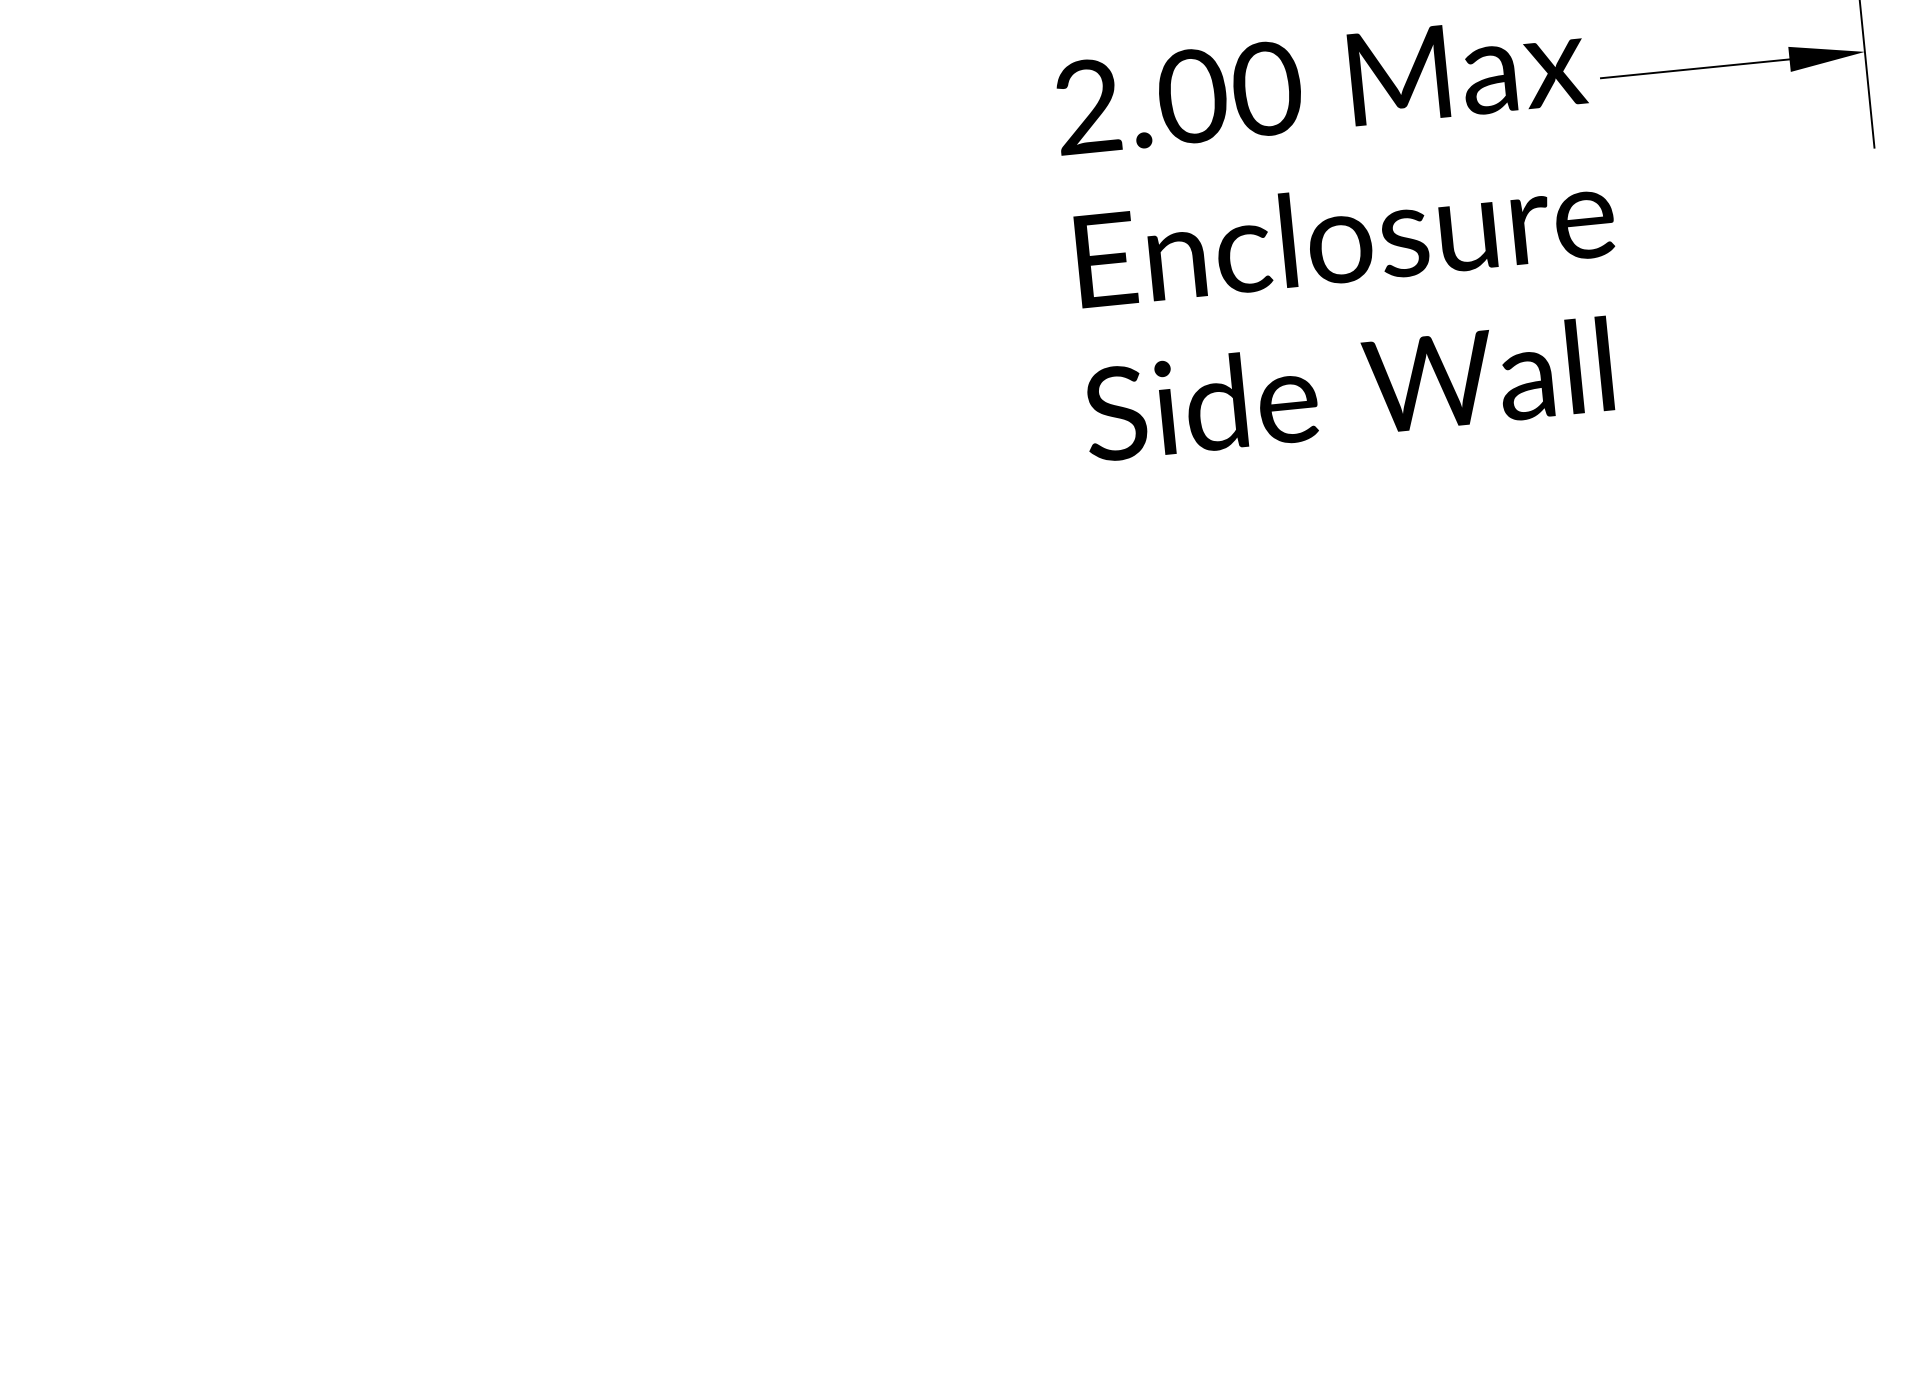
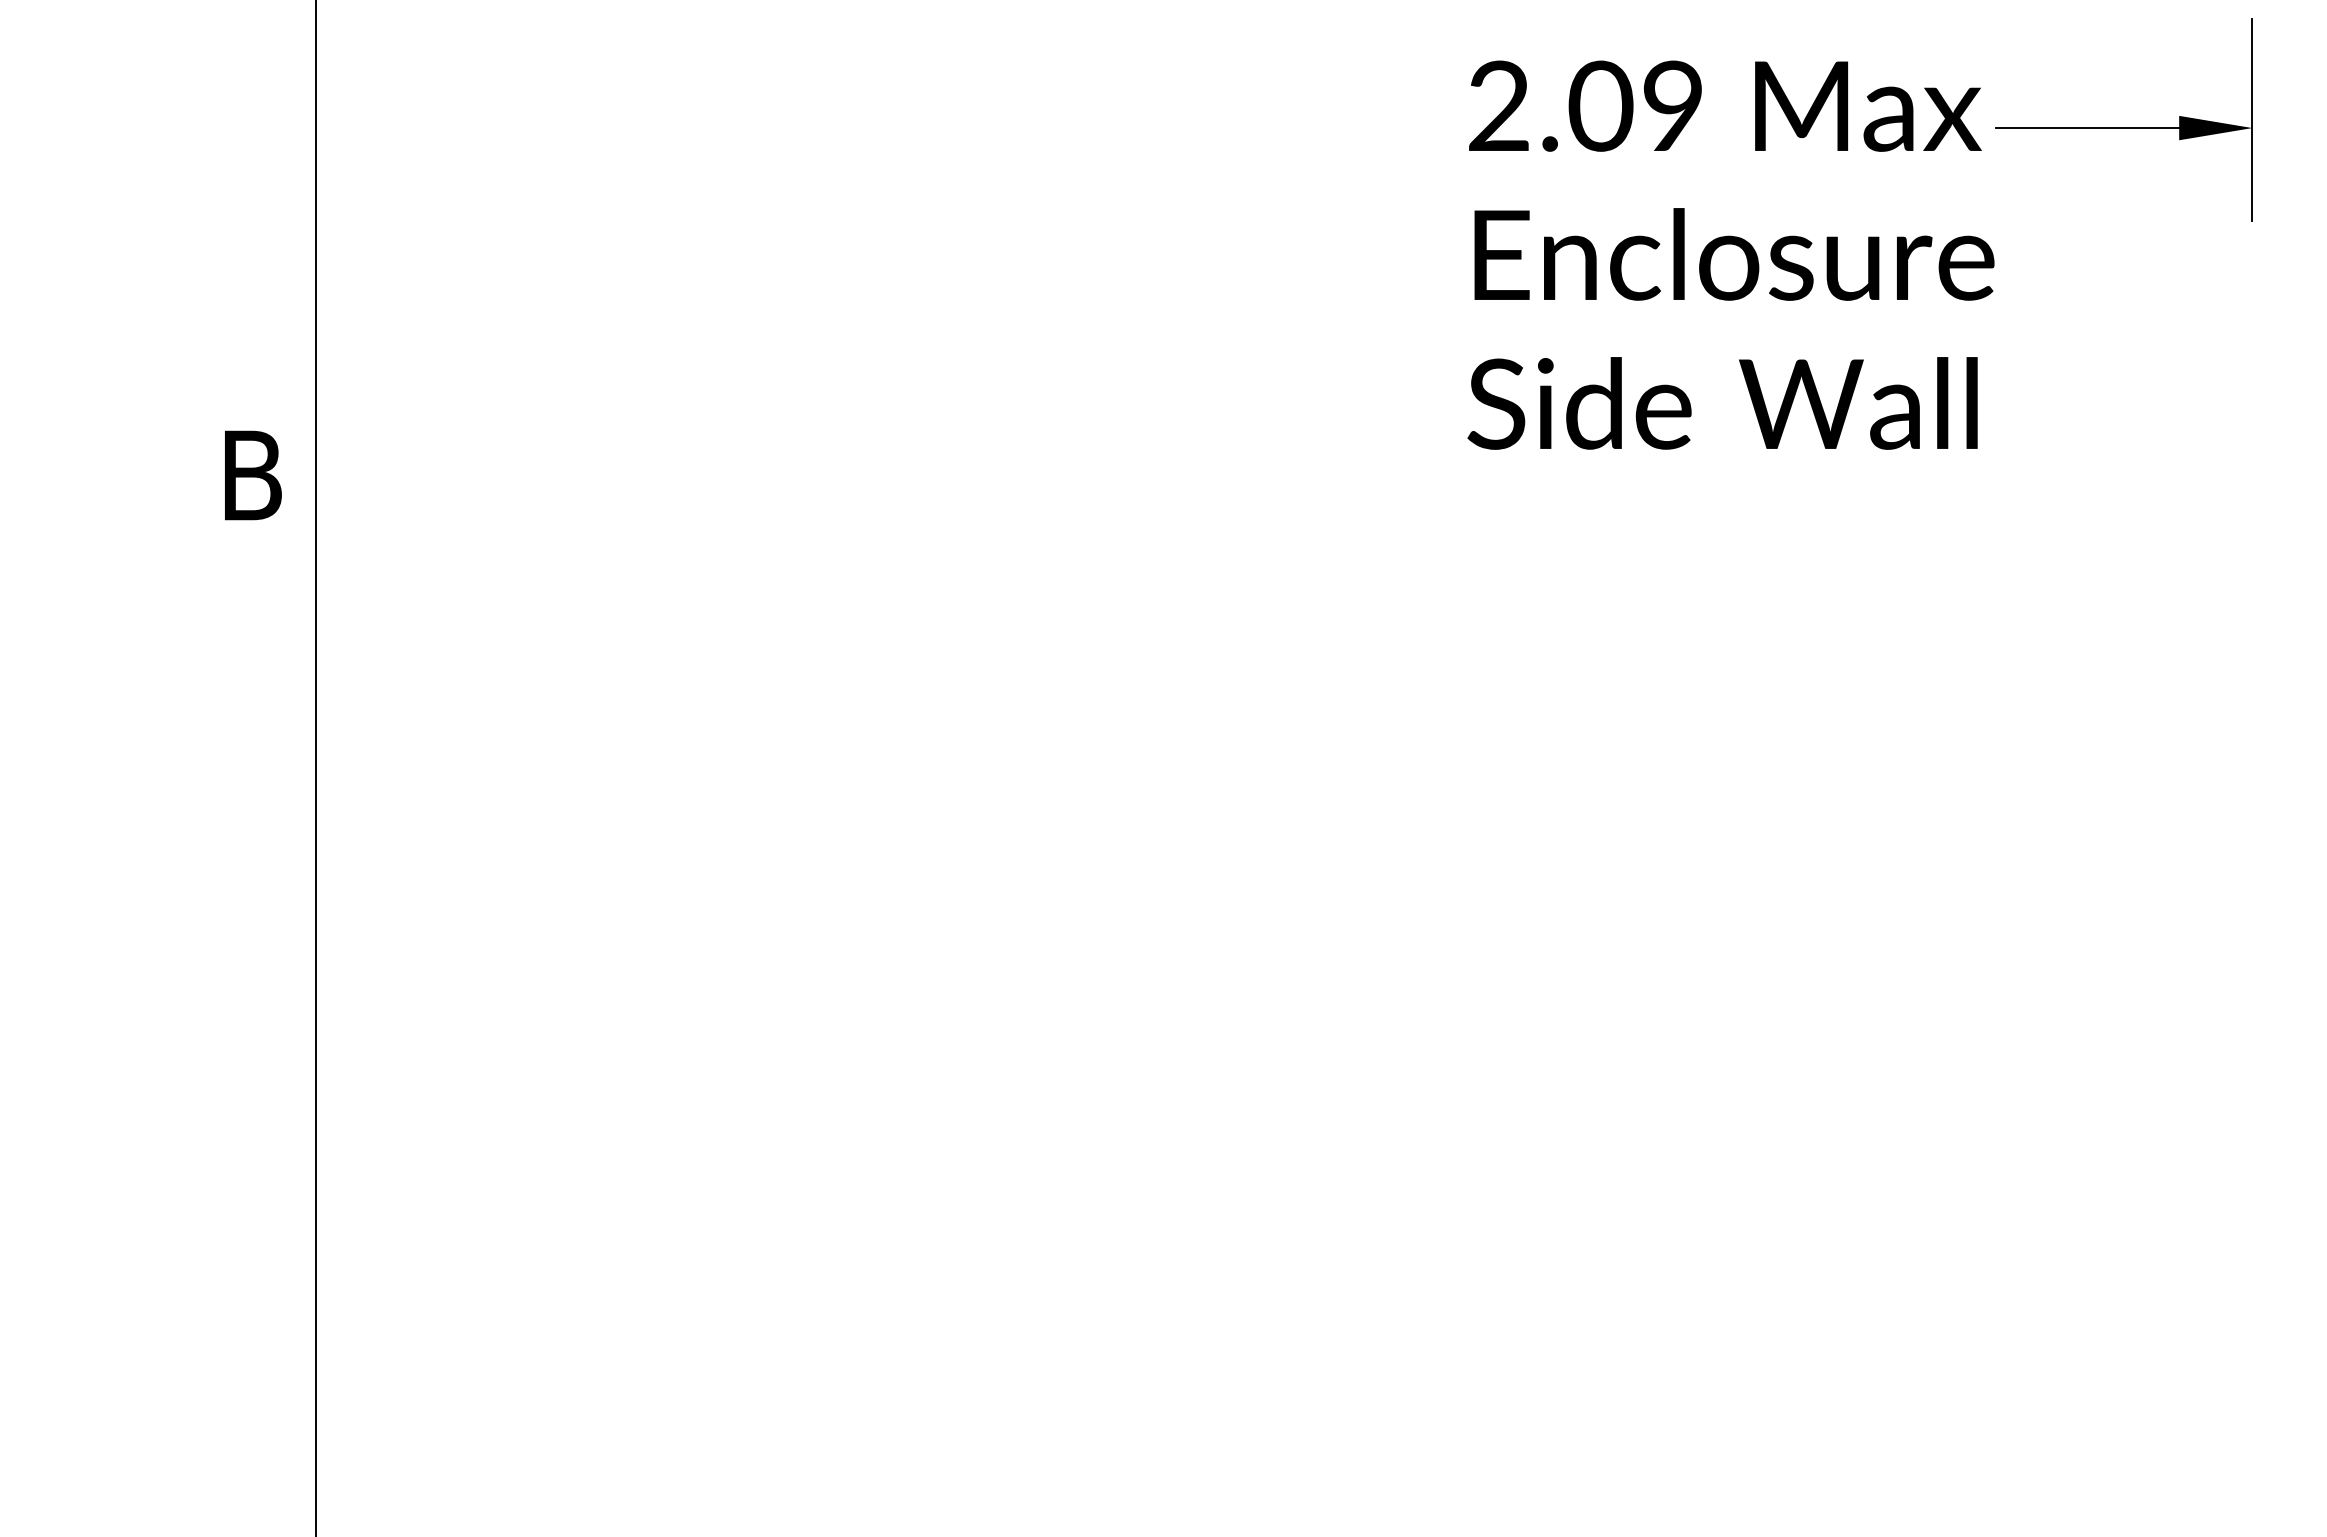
text: (1267, 89) -> (1673, 106), 2.00 -> 2.09

